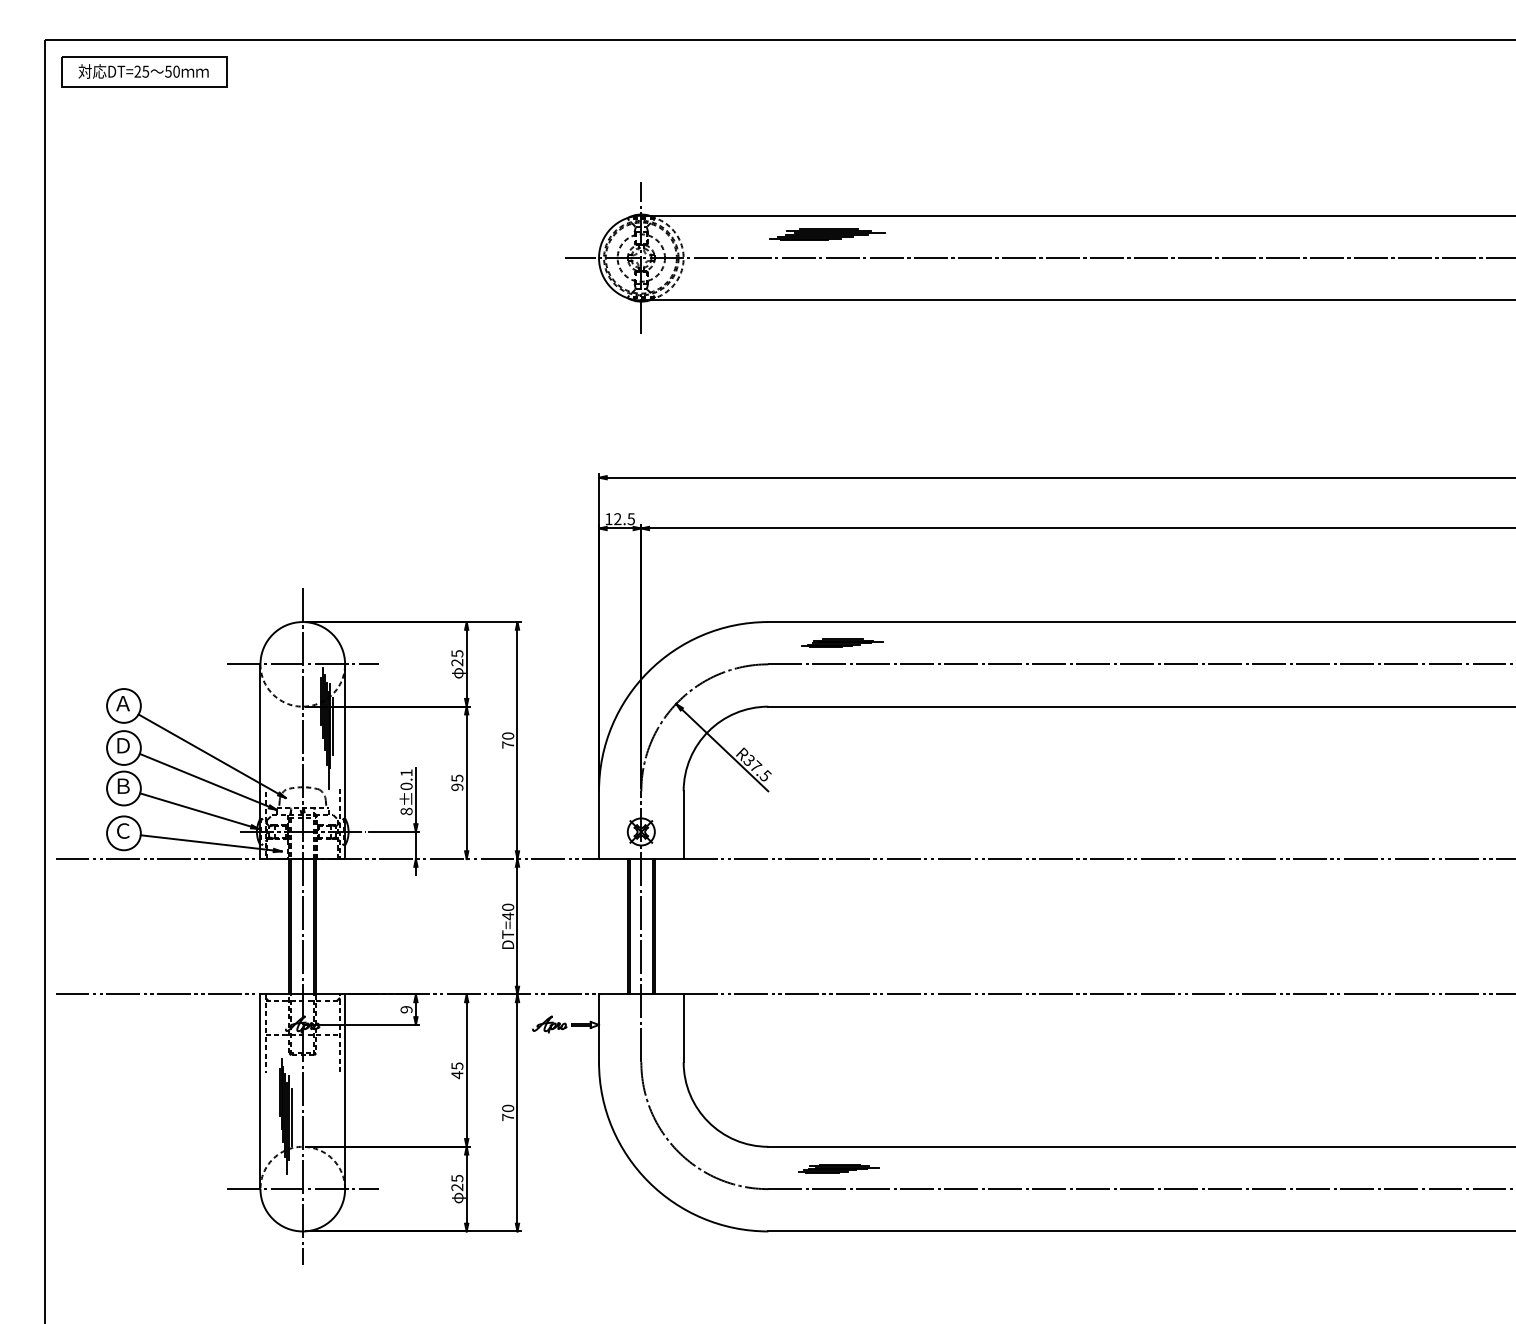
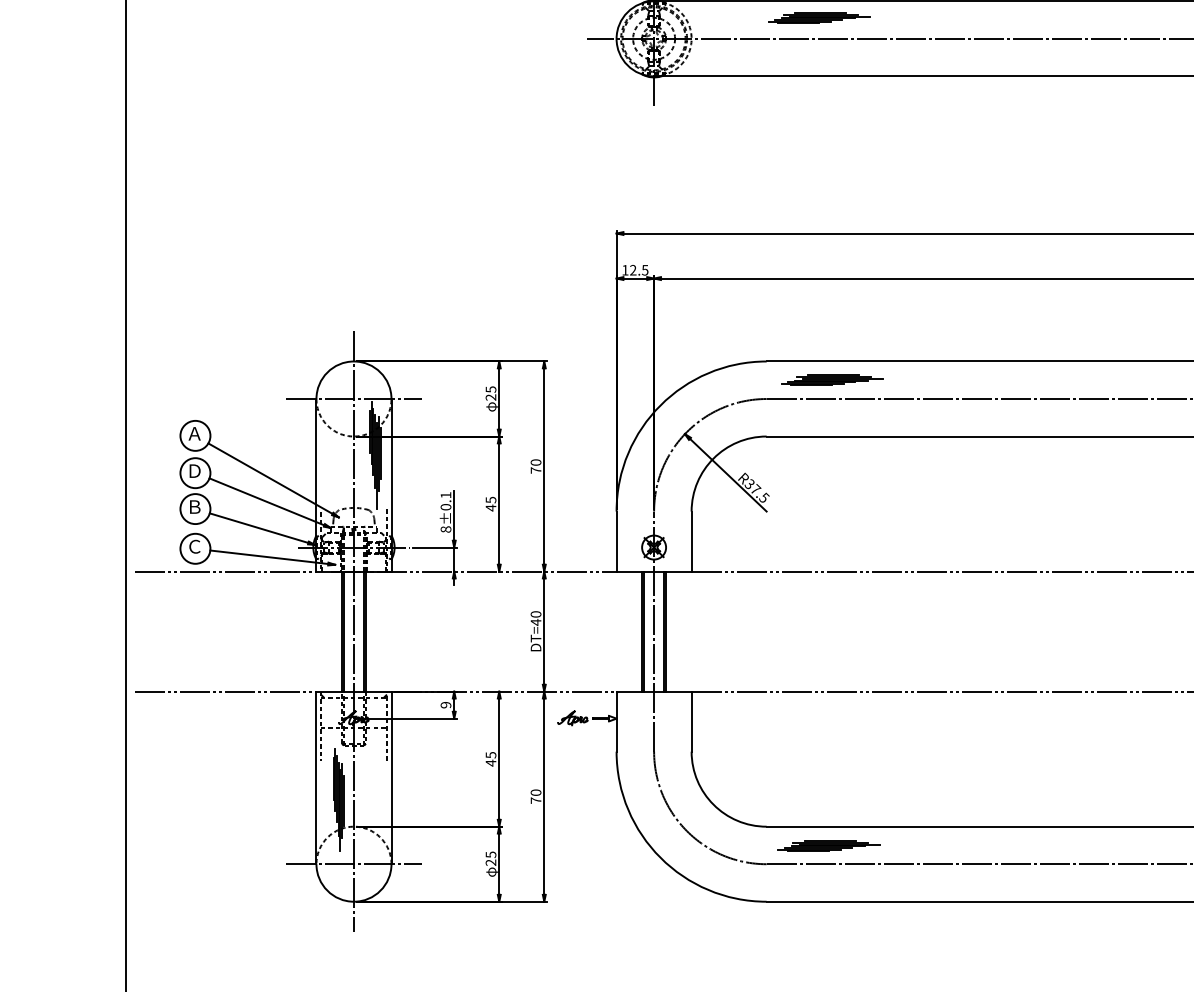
part: (842, 642) -> (832, 379), size x1.43
text: (457, 787) -> (491, 508), 95 -> 45
part: (838, 1168) -> (828, 845), size x1.43

